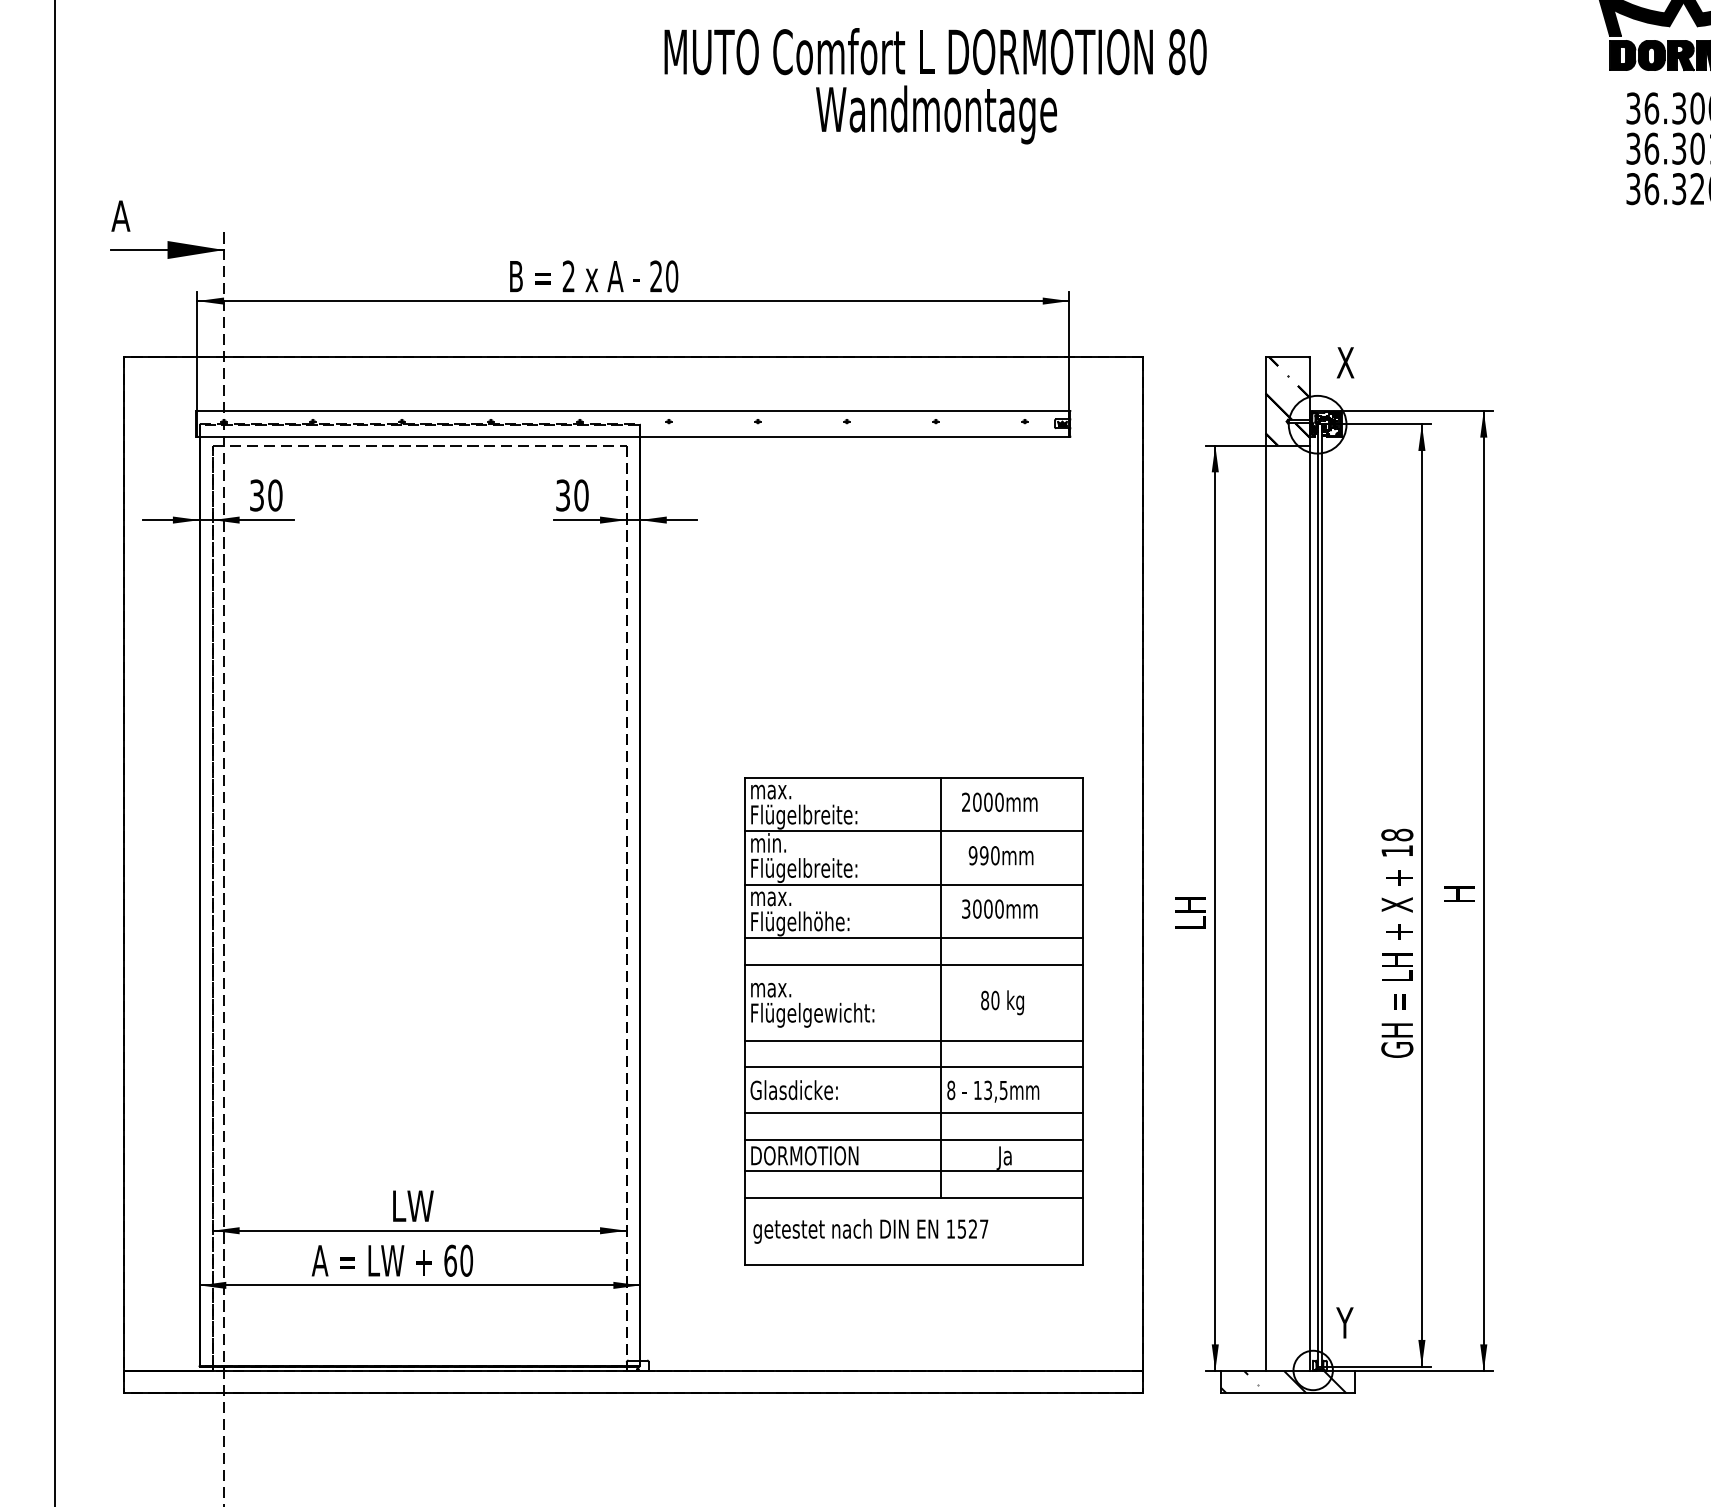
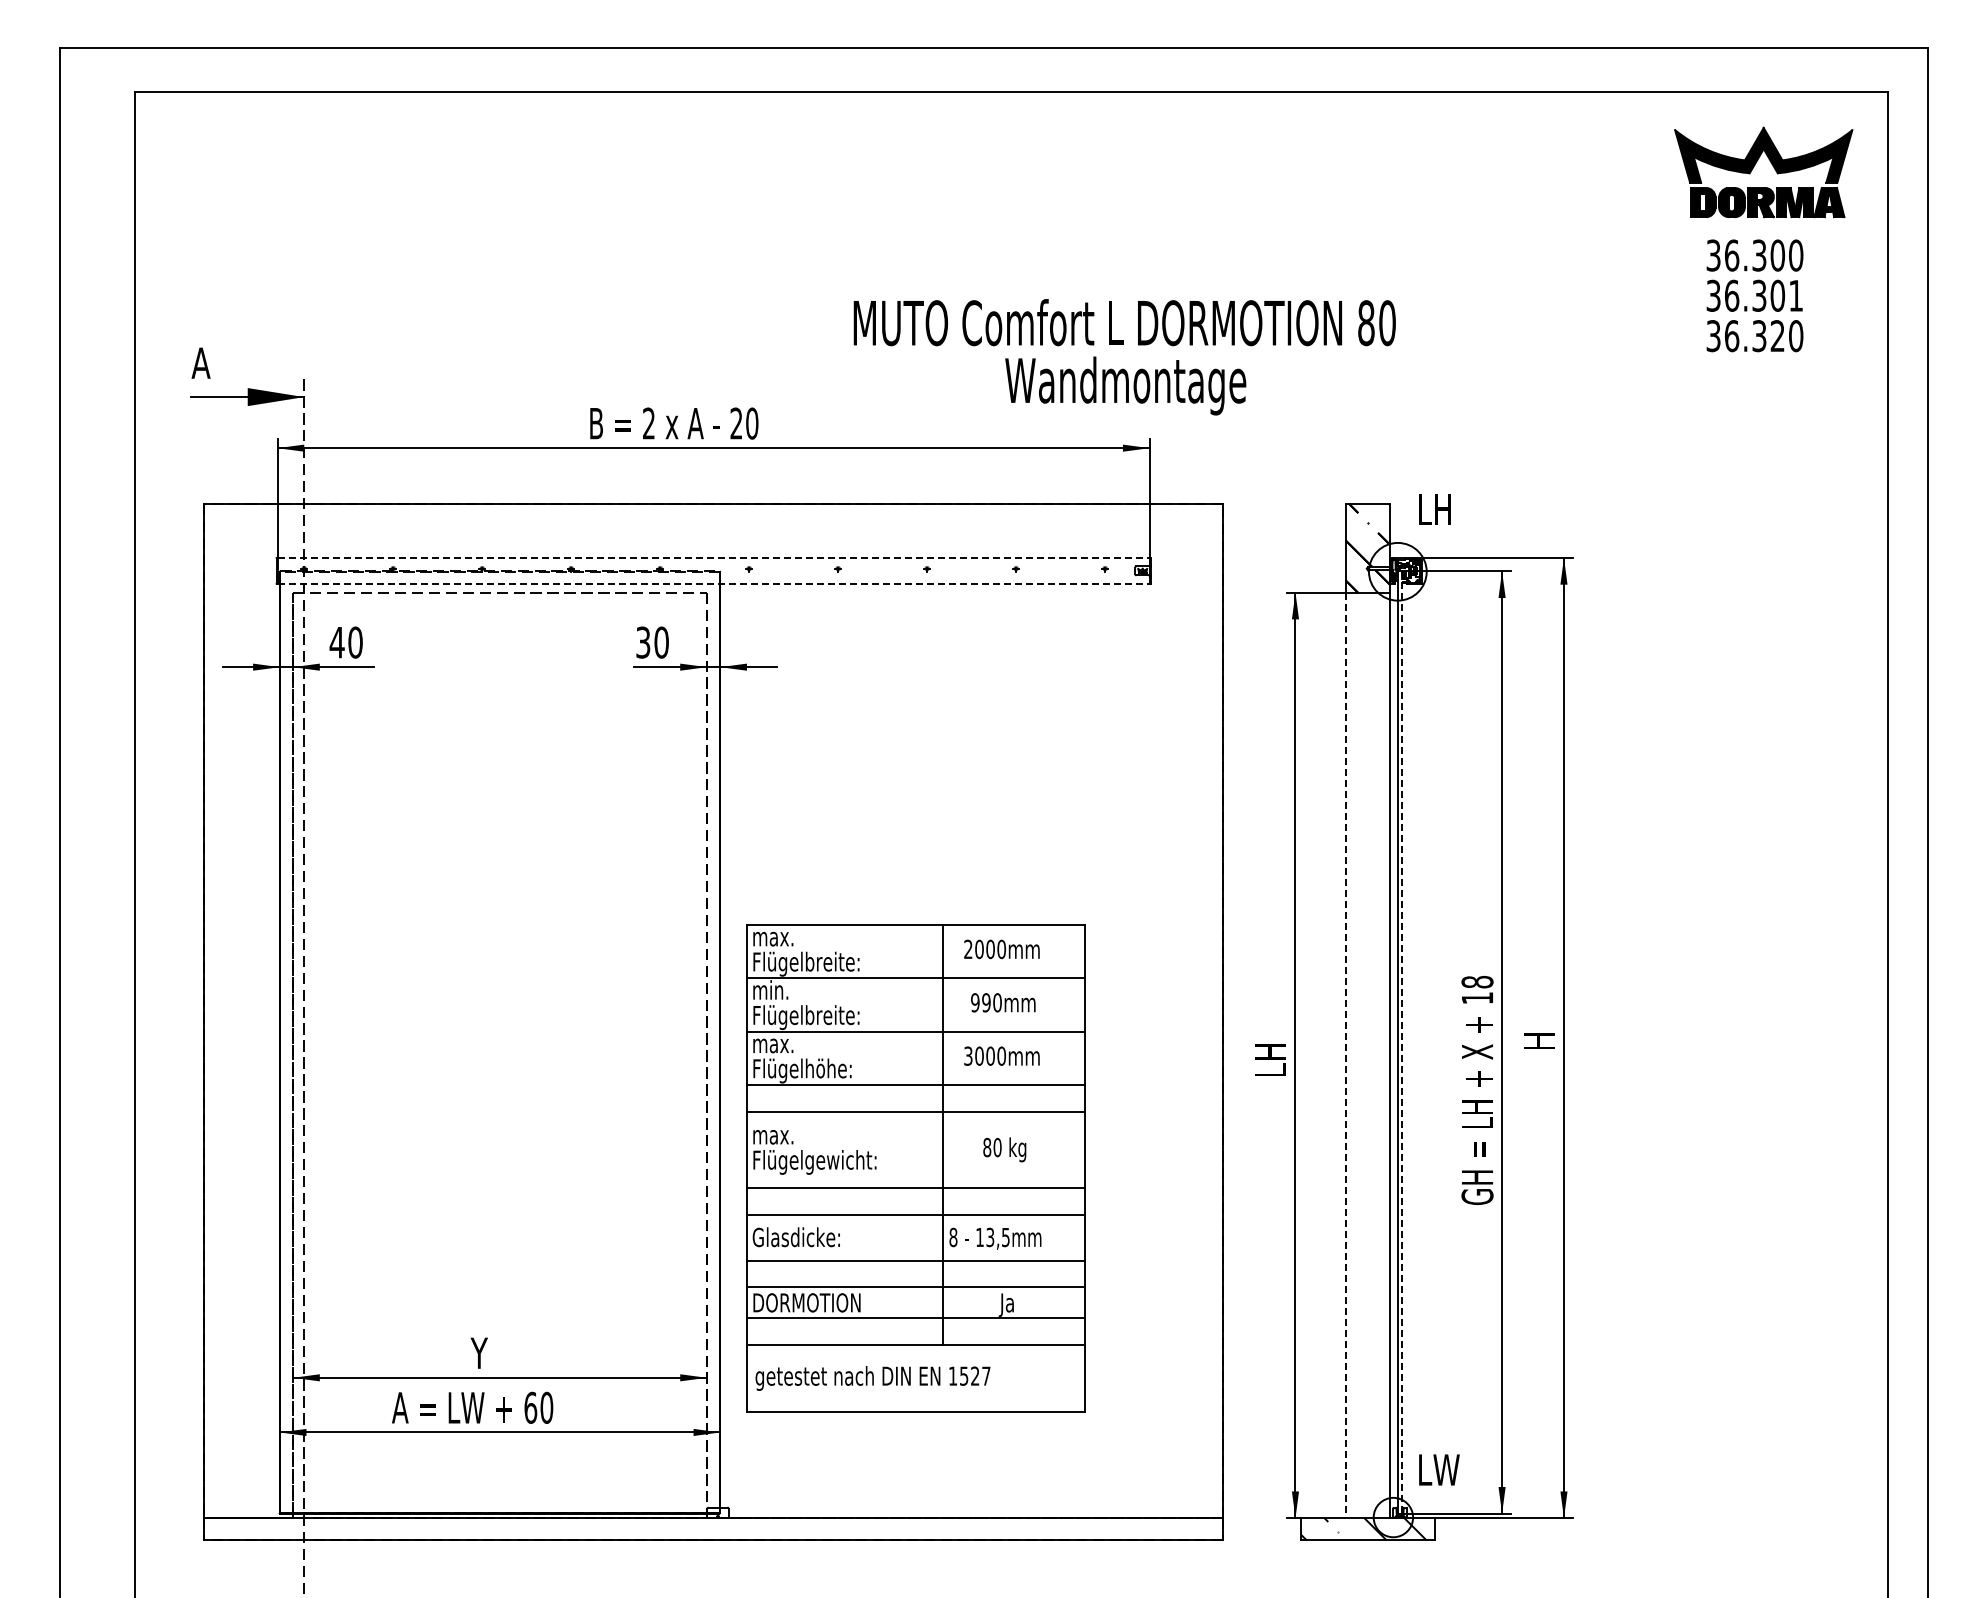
text: (935, 86) -> (1124, 357), moved
text: (1353, 362) -> (1433, 509), X -> LH
line: (634, 410) -> (714, 557), solid -> dashed
line: (634, 436) -> (714, 583), solid -> dashed
text: (256, 495) -> (336, 642), 30 -> 40
line: (1322, 895) -> (1402, 1042), solid -> dashed
line: (1265, 908) -> (1345, 1055), solid -> dashed
part: (913, 1021) -> (915, 1168), moved
text: (411, 1205) -> (491, 1352), LW -> Y
text: (1357, 1322) -> (1437, 1469), Y -> LW

